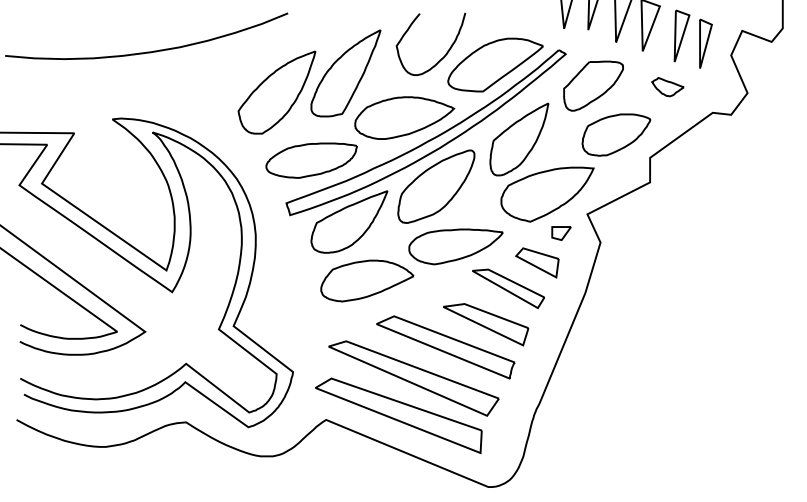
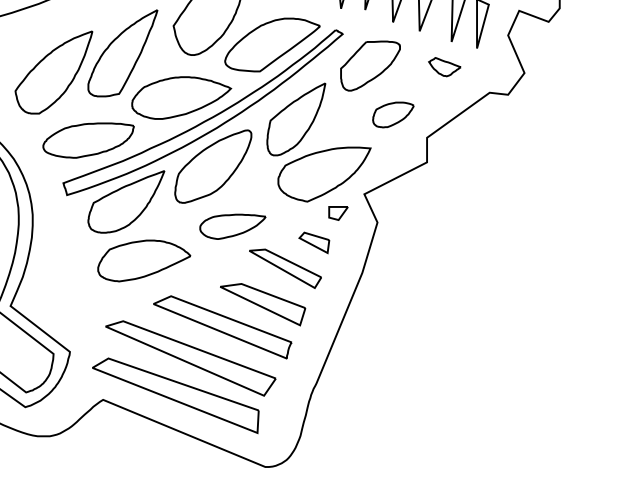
part: (616, 134) -> (393, 114), size x0.6
part: (455, 246) -> (232, 226), size x0.7
part: (537, 262) -> (314, 242), size x0.7

